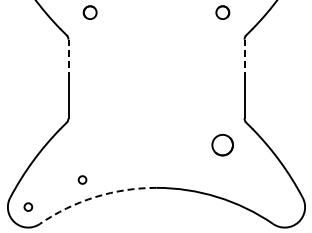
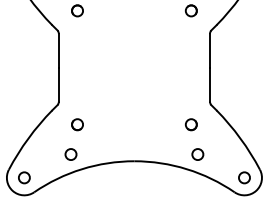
line: (68, 59) -> (58, 51), dashed -> solid
line: (244, 59) -> (209, 51), dashed -> solid
part: (89, 145) -> (76, 124), added
part: (222, 145) -> (191, 124), size x0.62
circle: (82, 179) -> (70, 154), size x1.67
circle: (230, 179) -> (197, 154), added
arc: (95, 197) -> (82, 169), dashed -> solid
circle: (28, 206) -> (24, 177), size x1.67
circle: (284, 206) -> (244, 177), added

